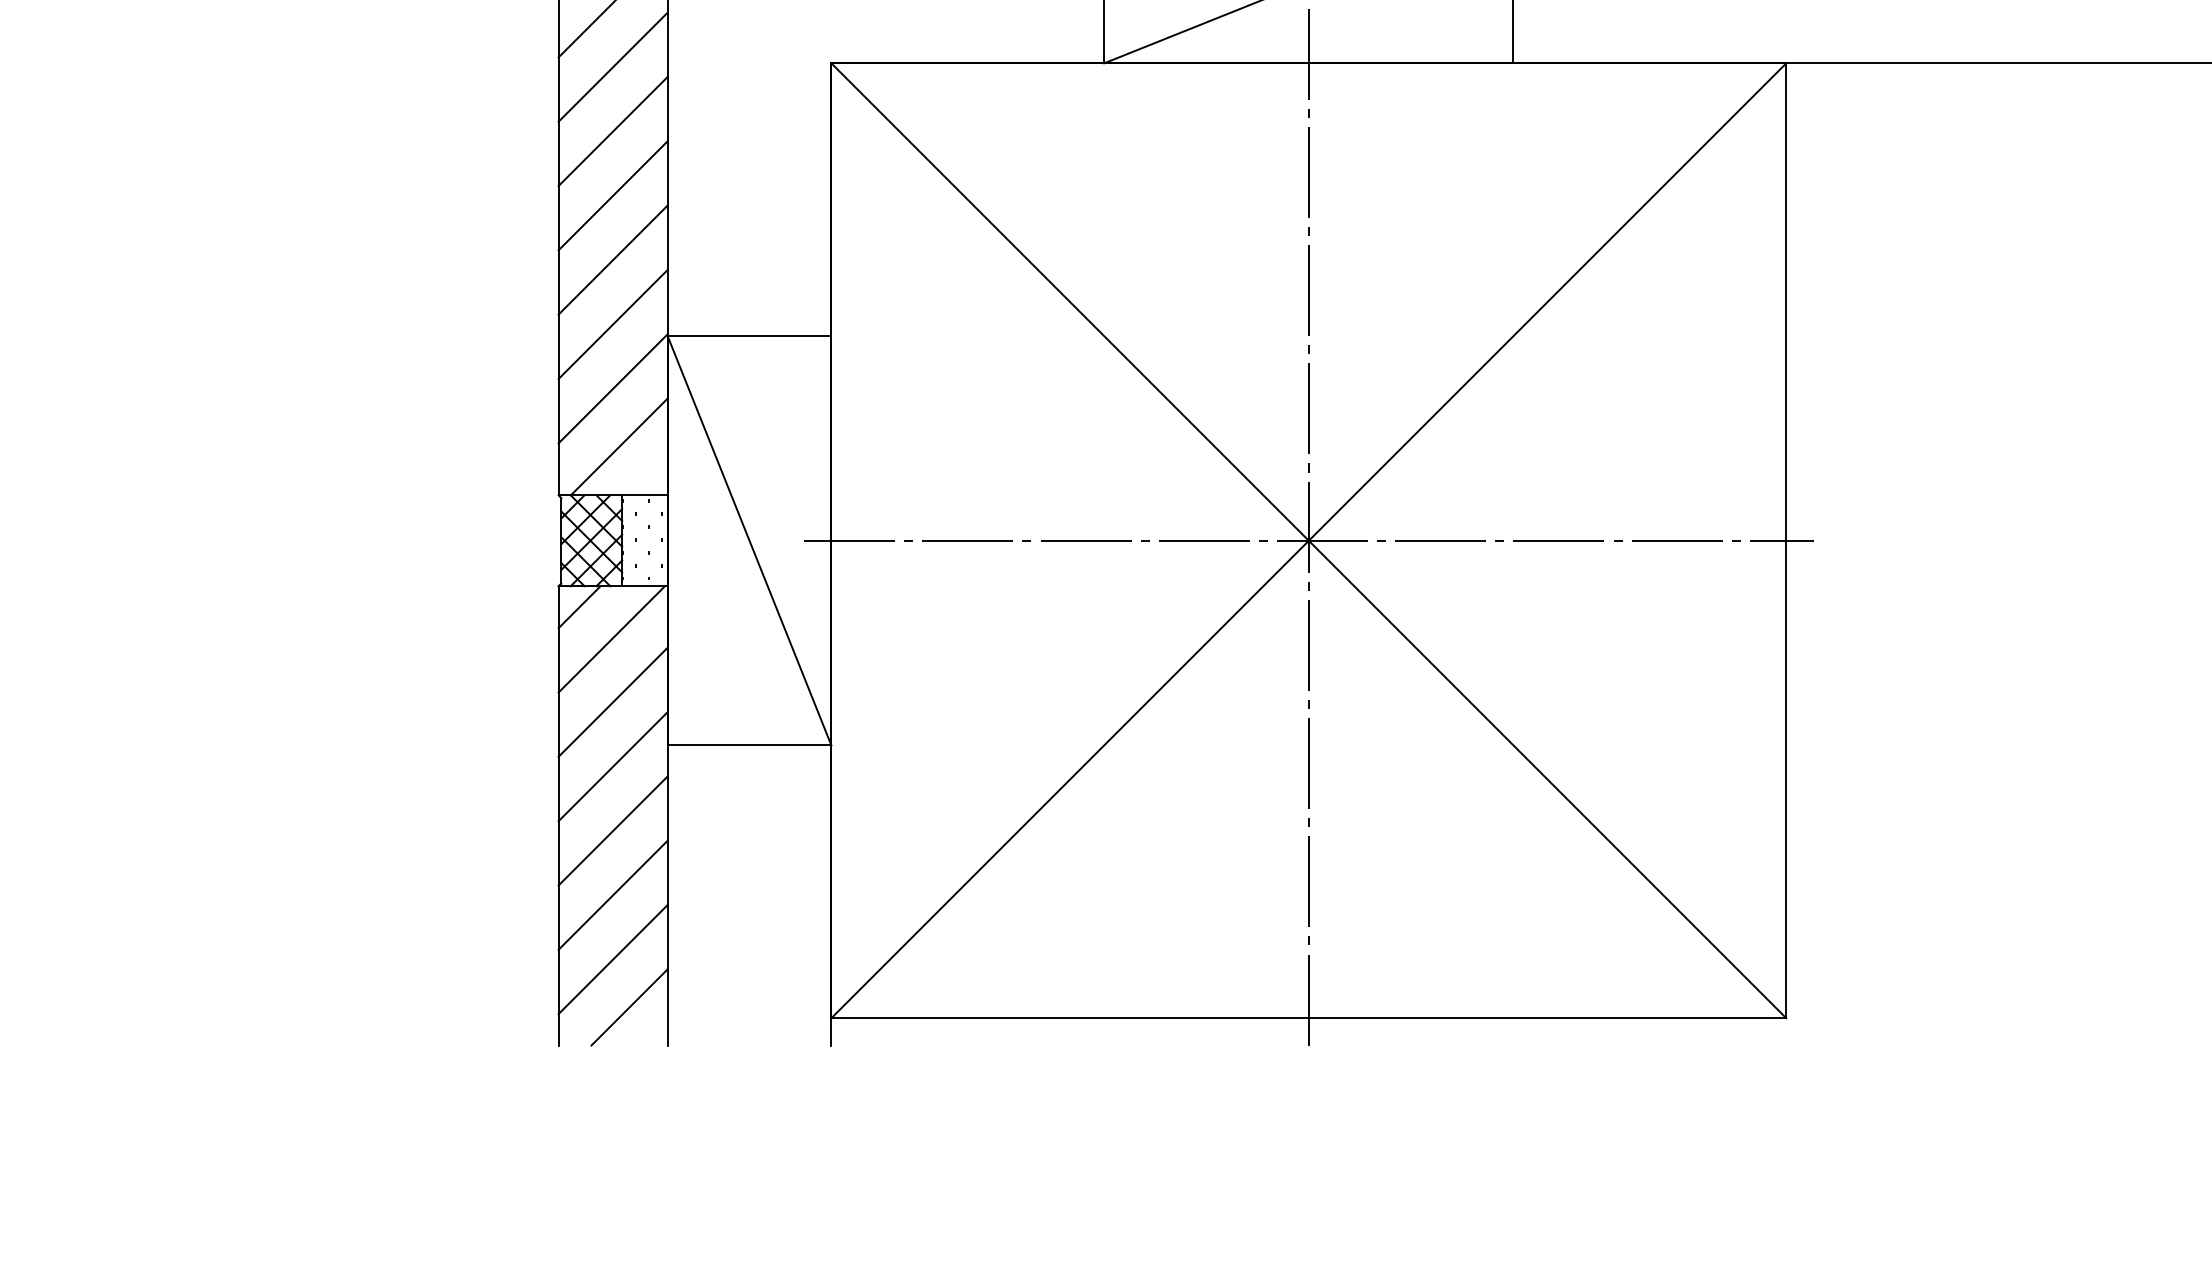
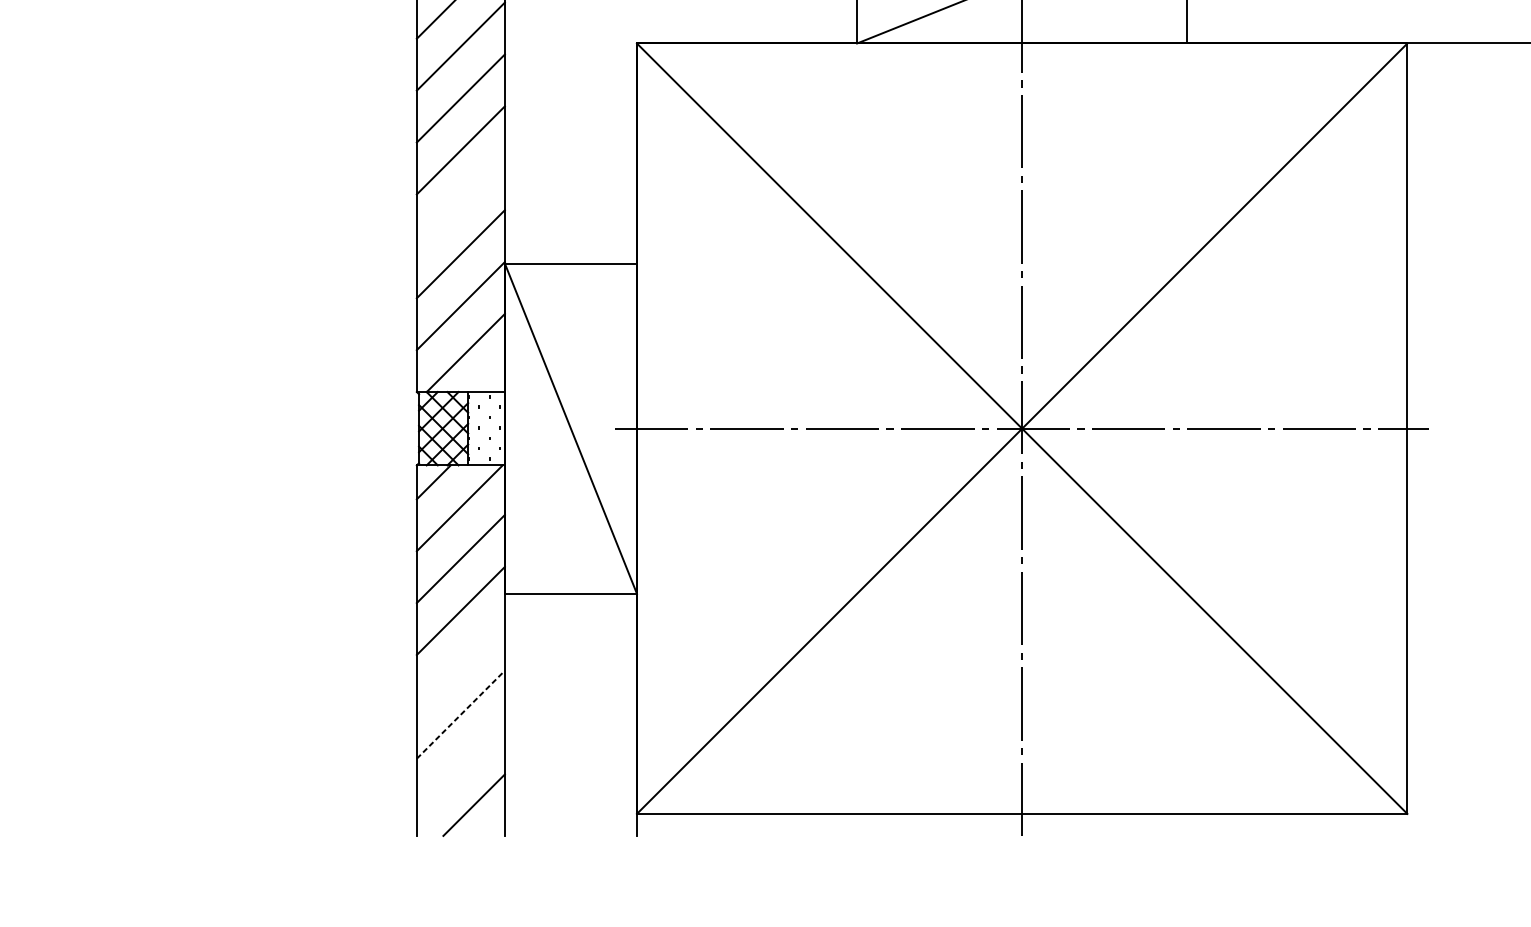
line: (612, 259) -> (460, 201), removed
line: (612, 830) -> (460, 662), removed
line: (613, 894) -> (461, 714), solid -> dashed
line: (612, 959) -> (460, 766), removed

